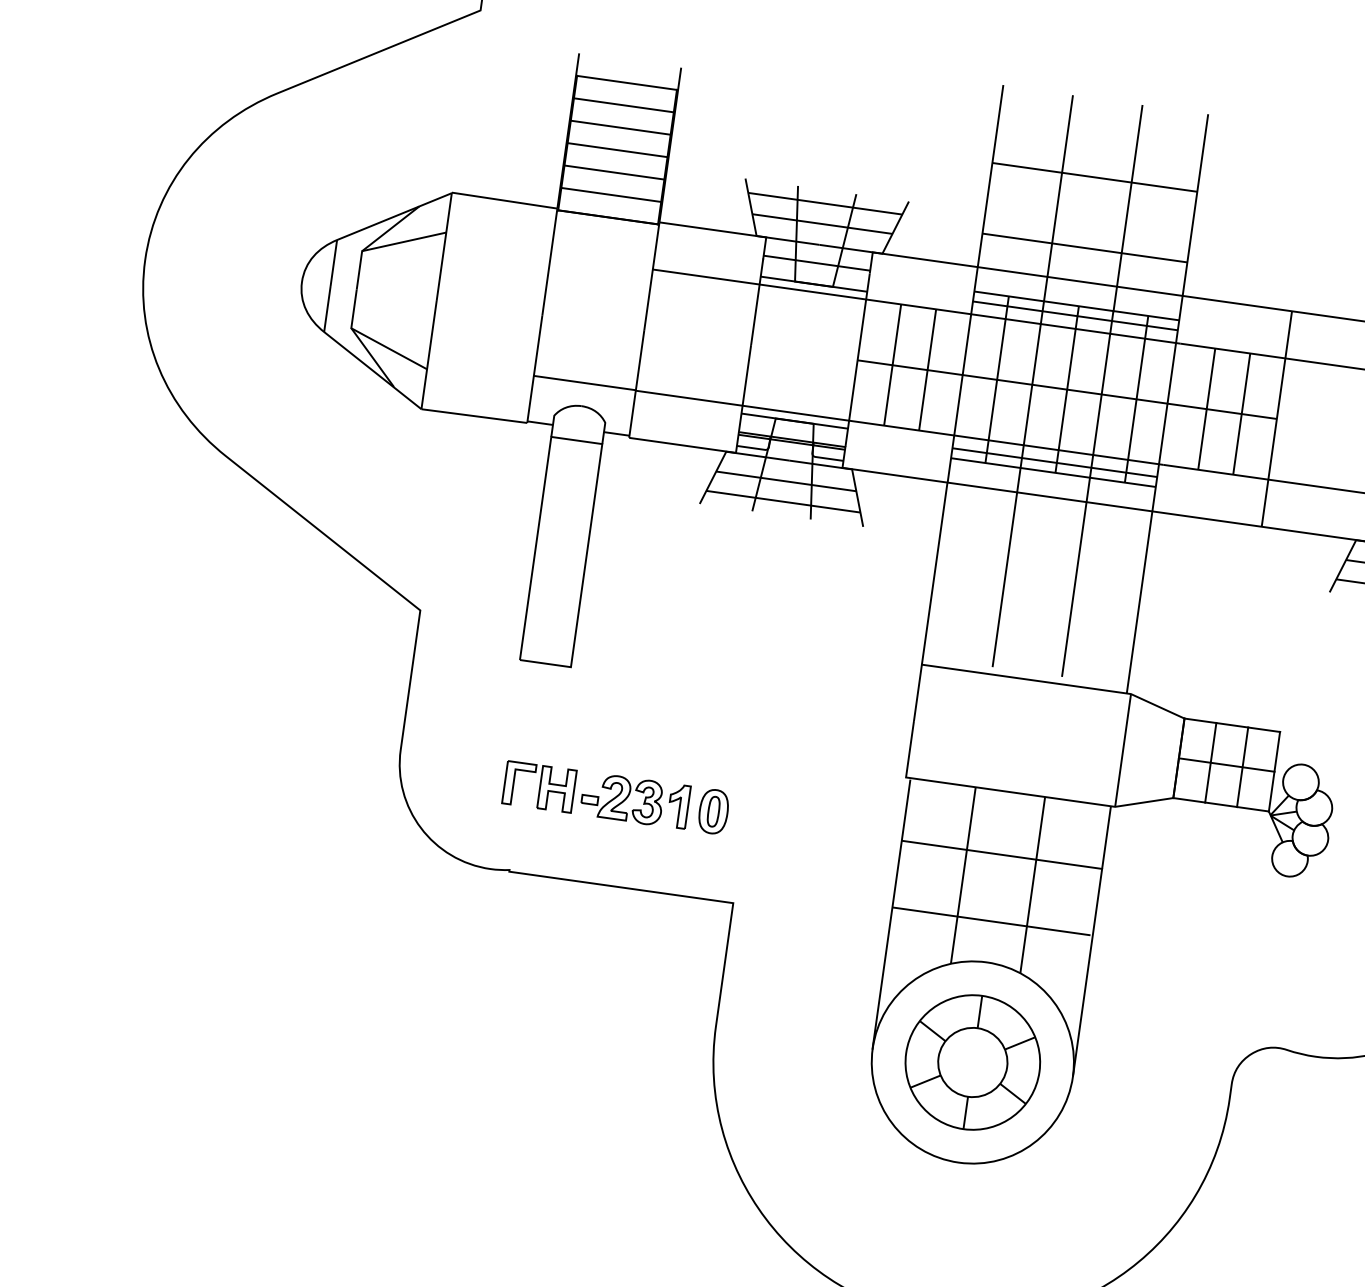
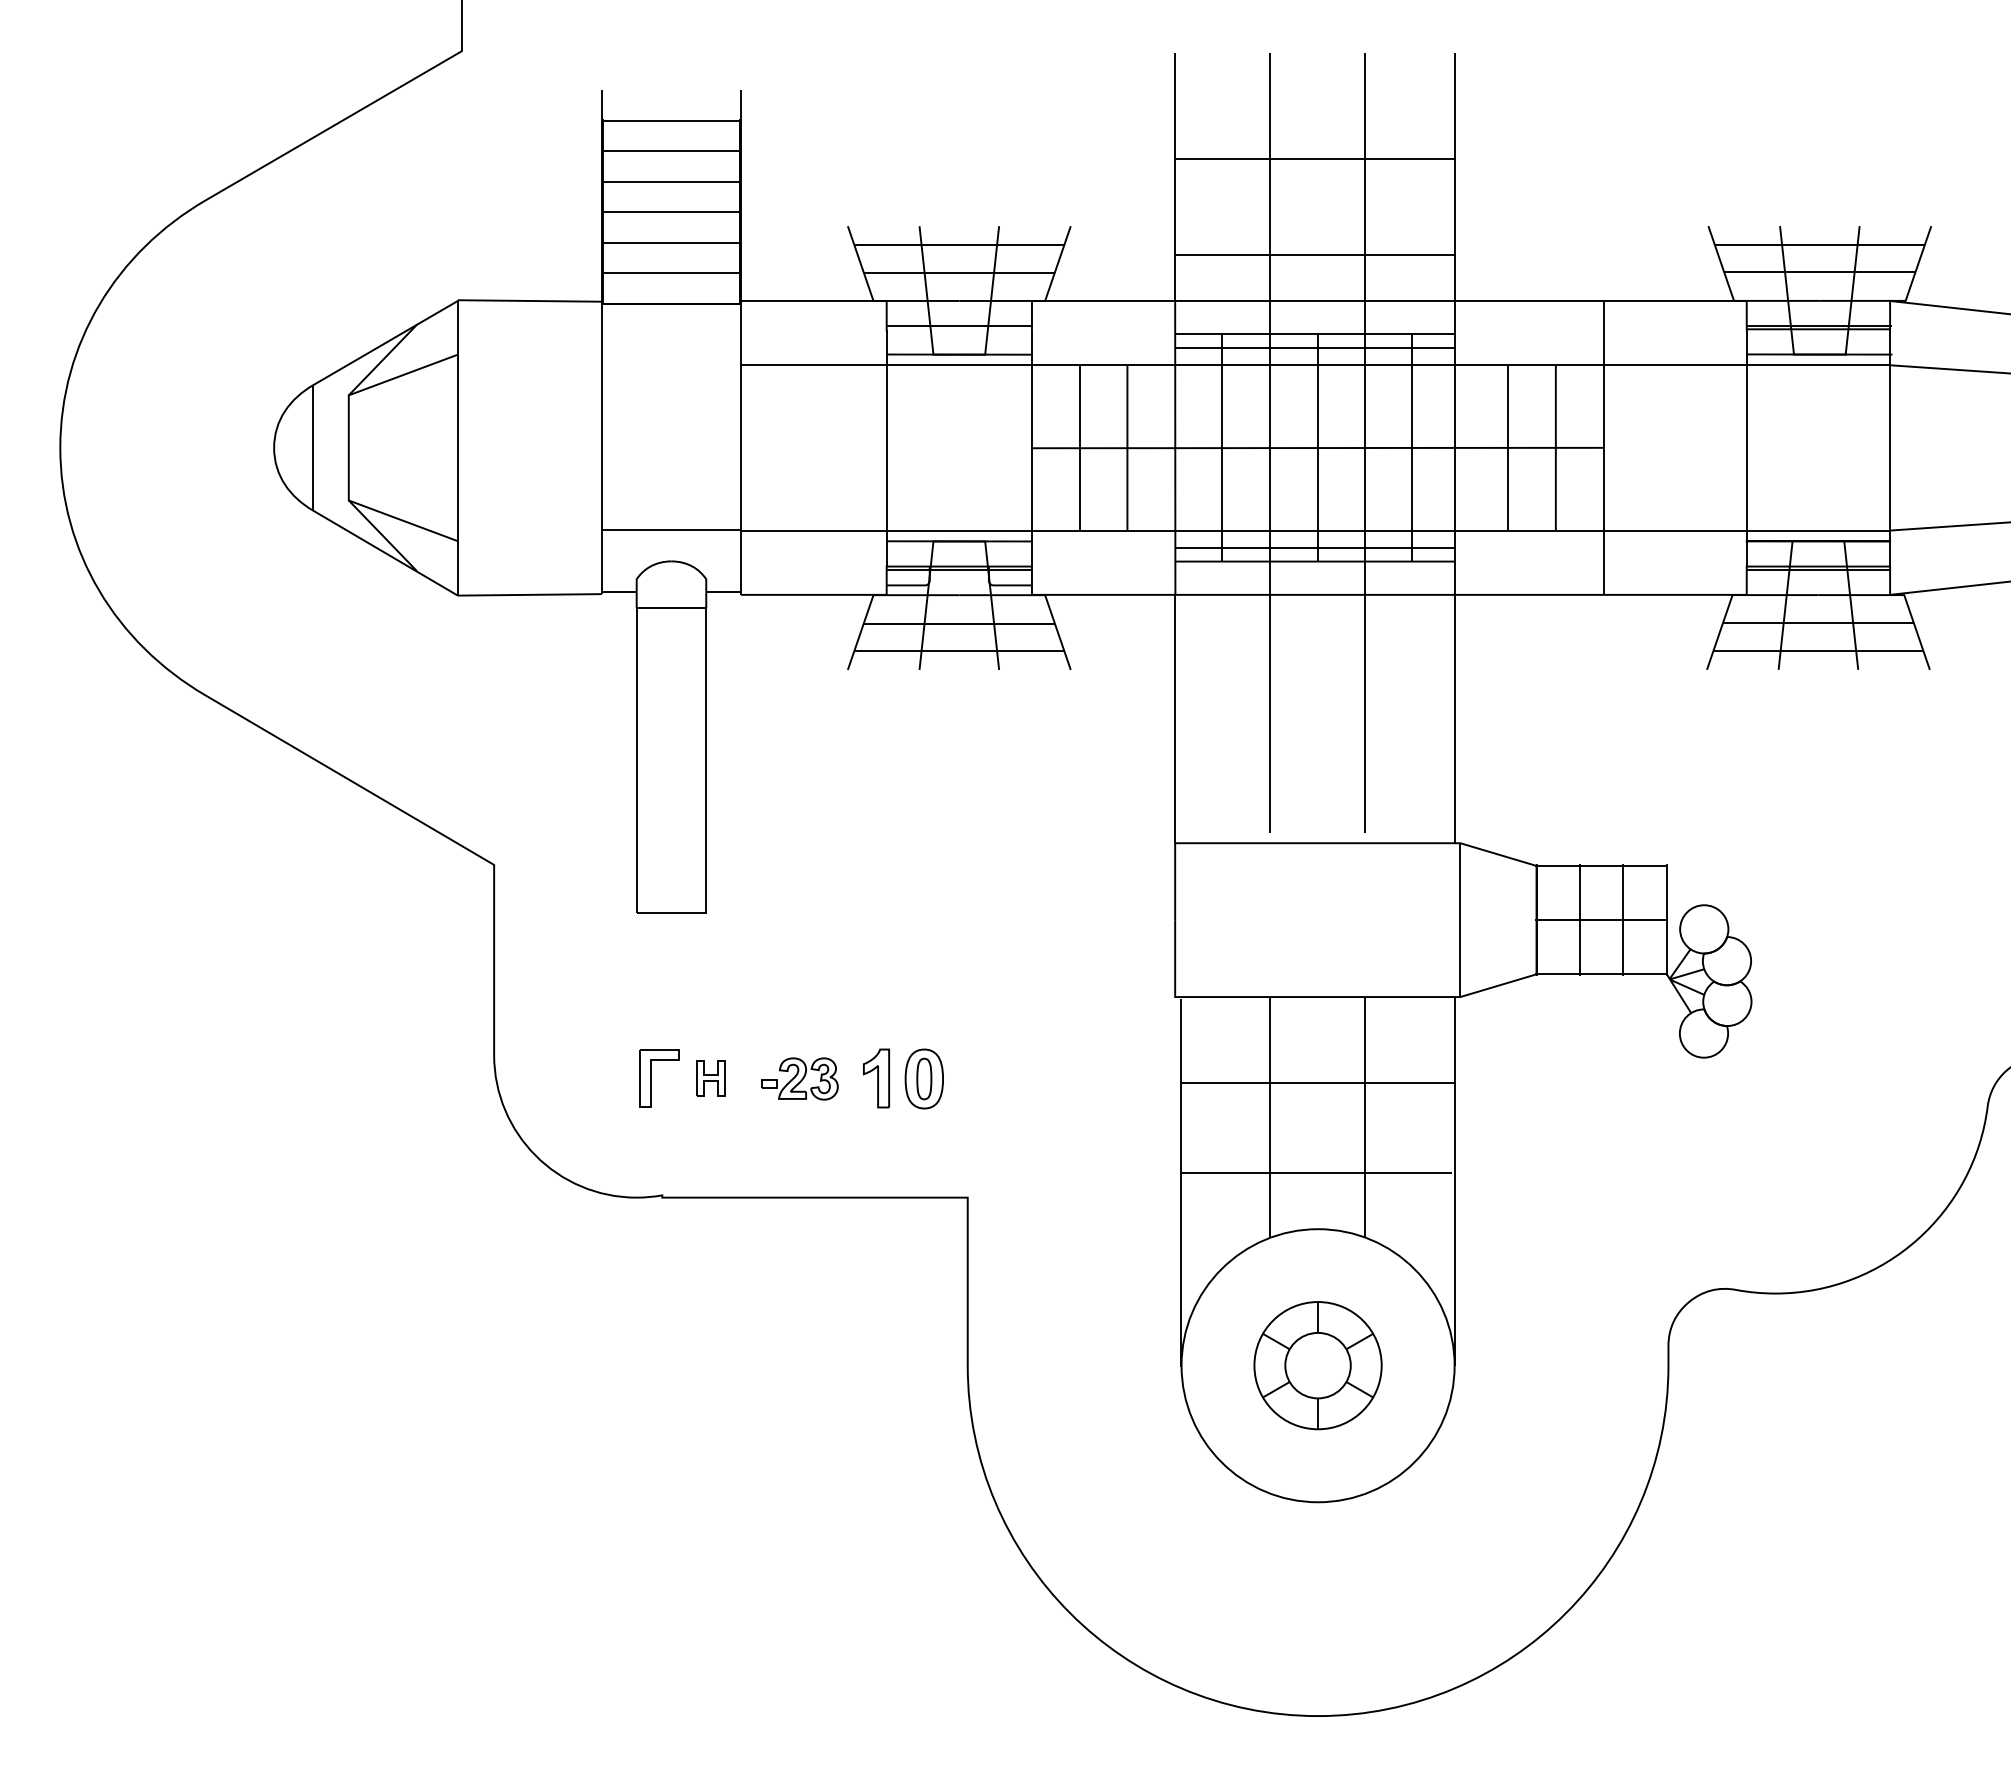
part: (556, 789) -> (710, 1078), size x0.6
part: (622, 798) -> (799, 1078), size x0.7
part: (972, 1062) -> (1317, 1365), size x0.7

